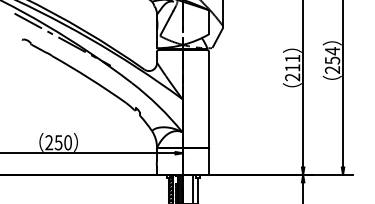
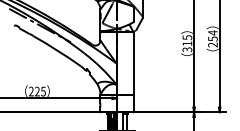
text: (292, 67) -> (187, 43), 211 -> 315
text: (63, 142) -> (40, 91), 250 -> 225

